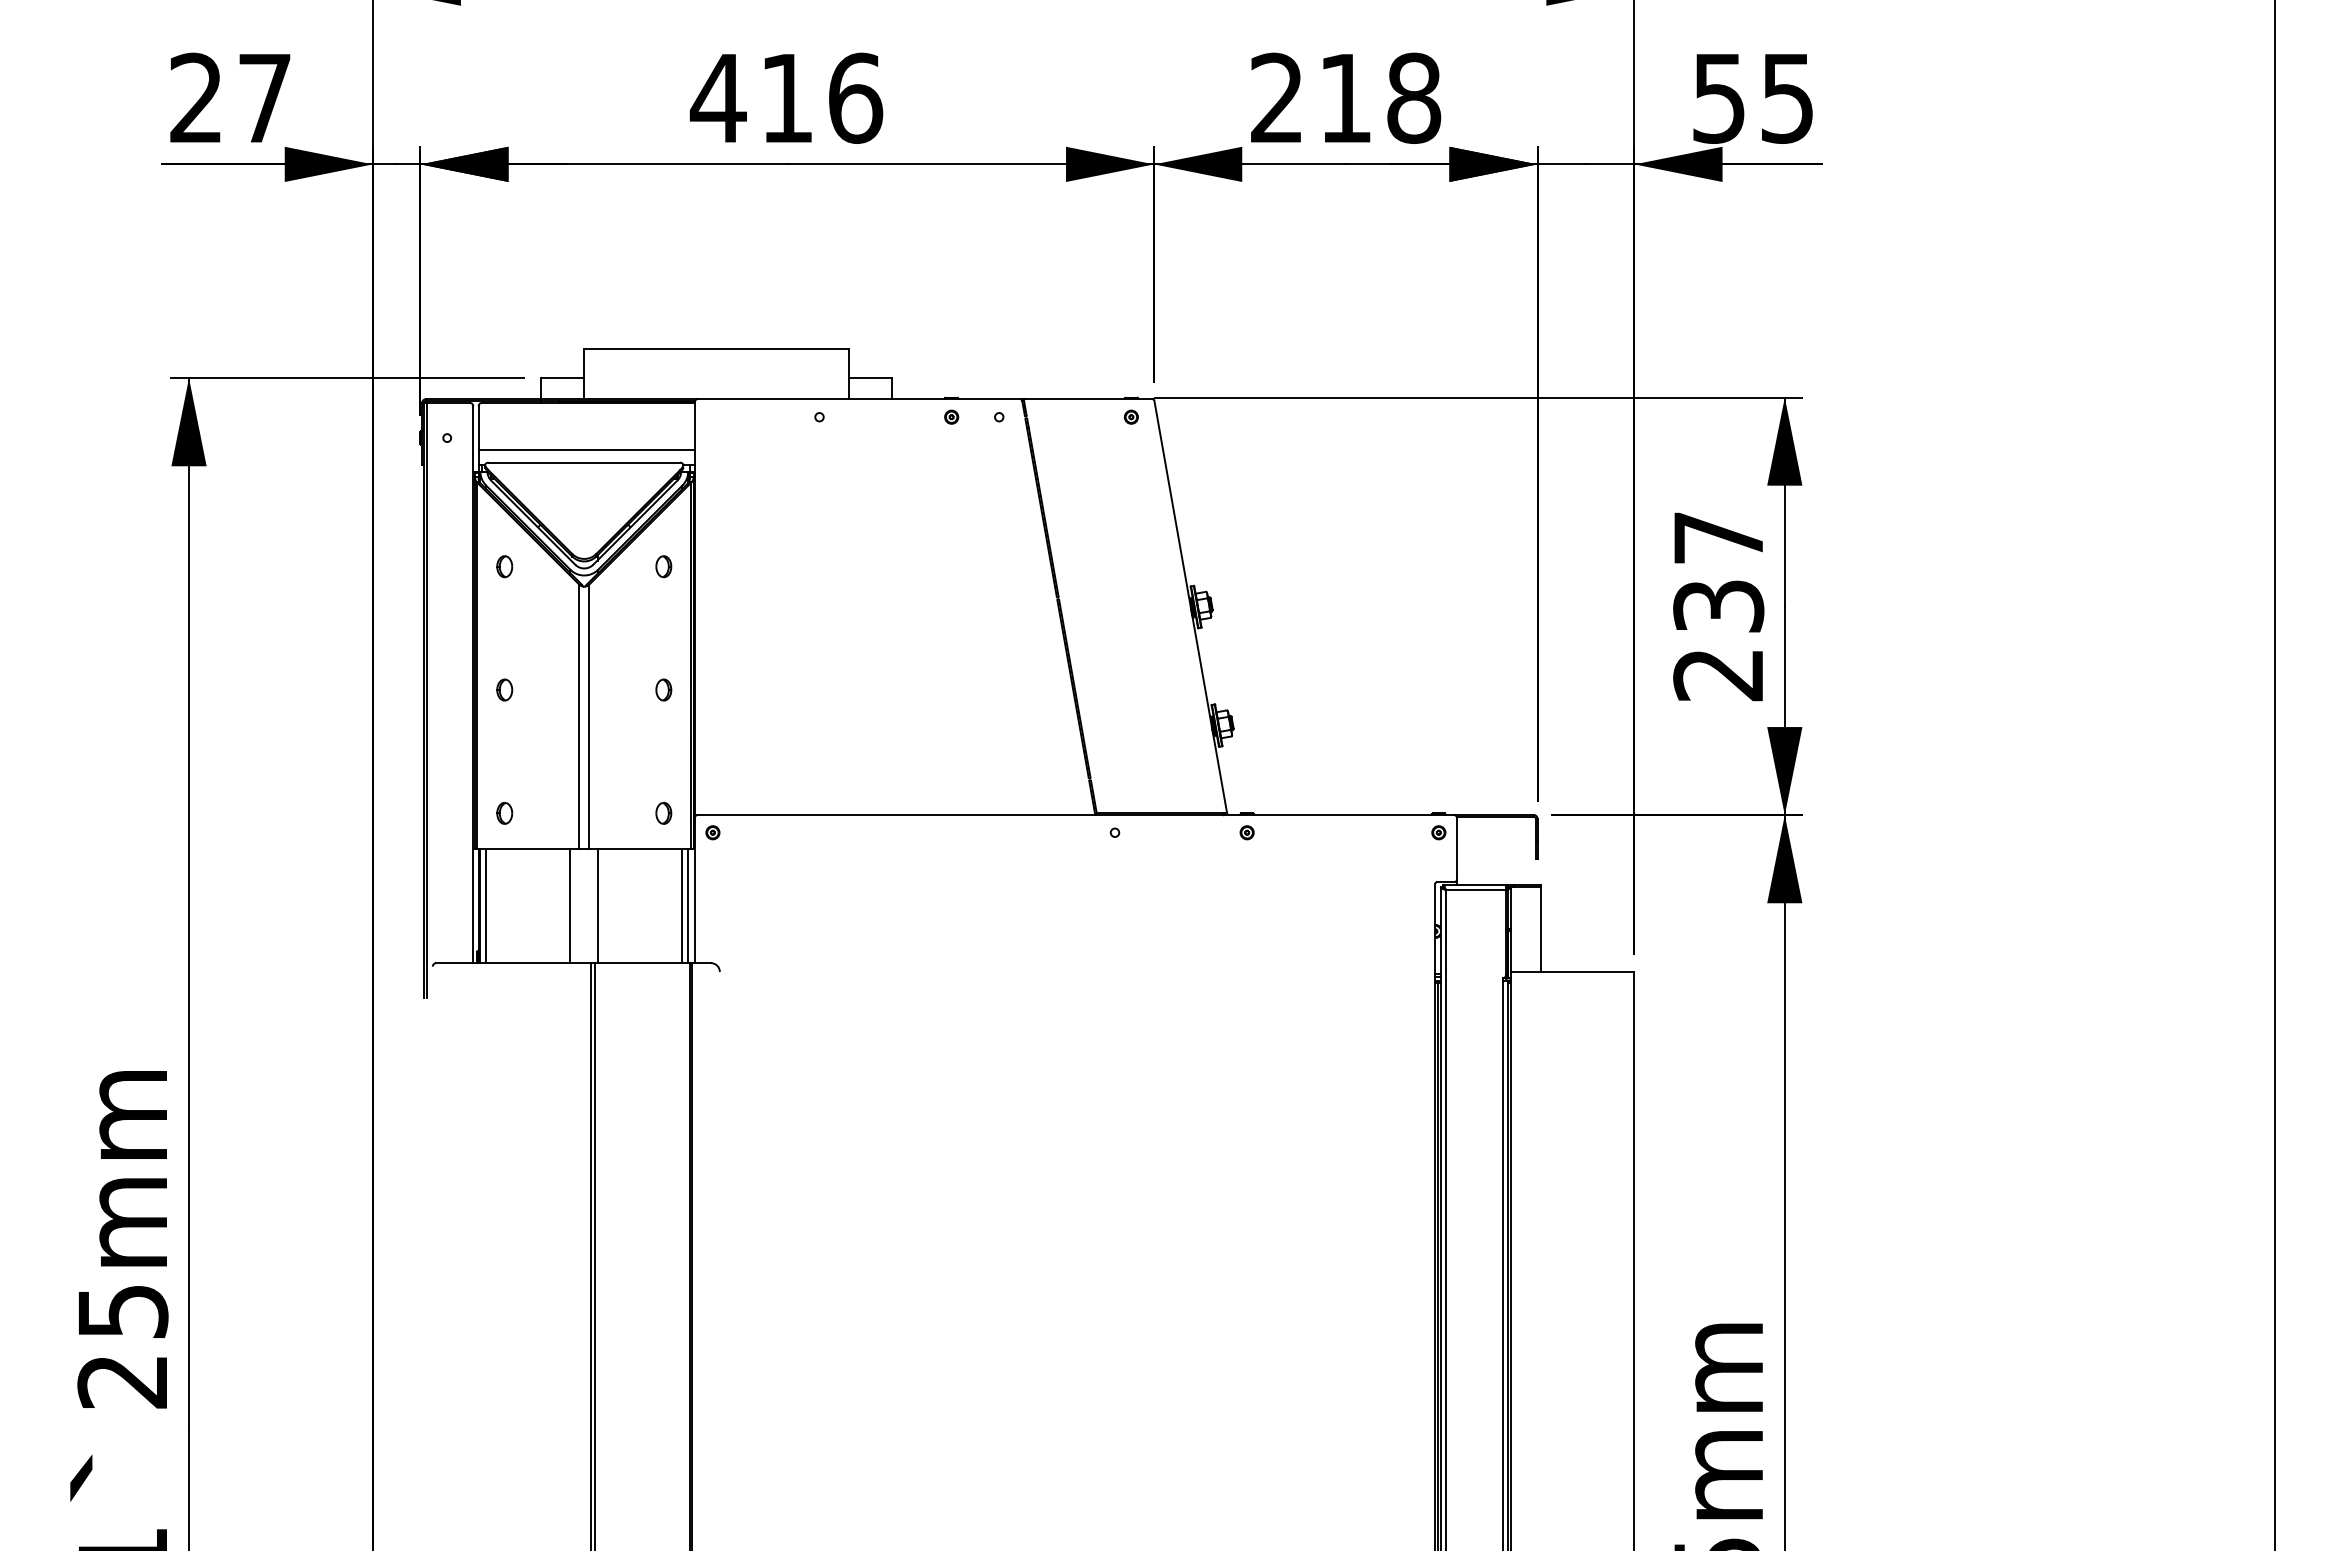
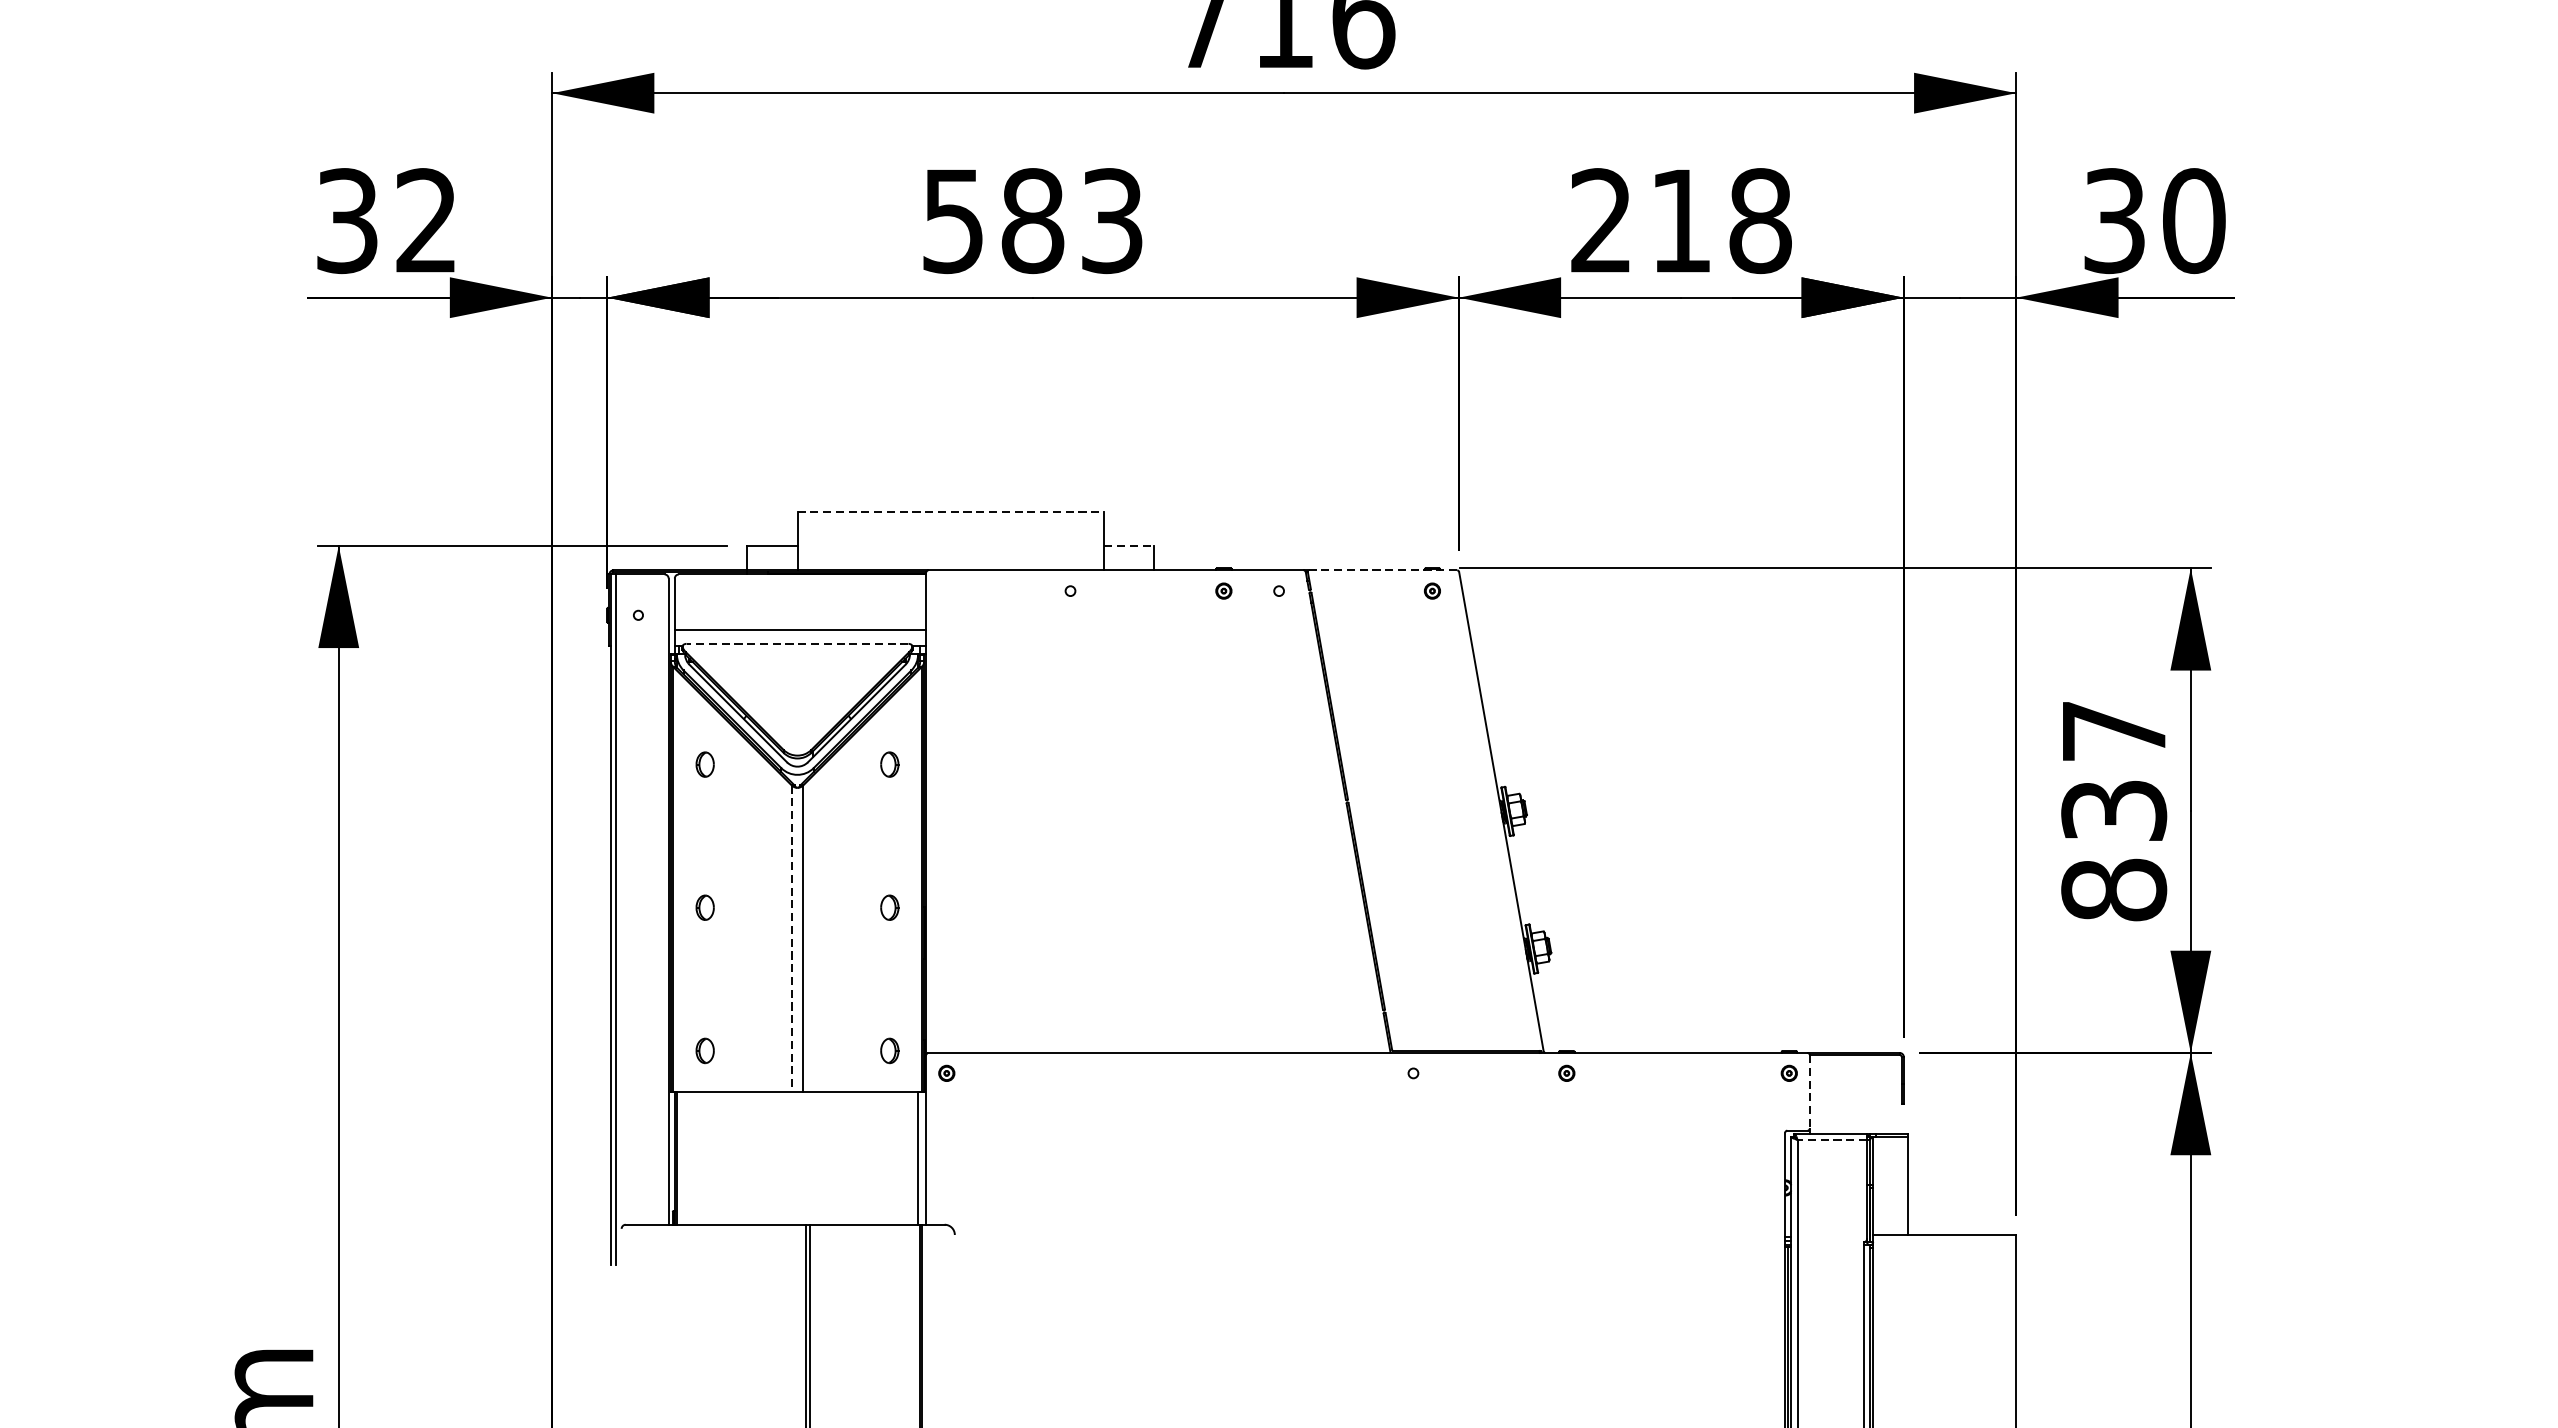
text: (230, 97) -> (386, 220), 27 -> 32
text: (786, 97) -> (1032, 220), 416 -> 583
text: (1753, 97) -> (2154, 220), 55 -> 30
line: (716, 349) -> (950, 512), solid -> dashed
line: (870, 378) -> (1129, 546), solid -> dashed
line: (1088, 399) -> (1382, 570), solid -> dashed
line: (584, 462) -> (797, 643), solid -> dashed
text: (1718, 674) -> (2113, 889), 237 -> 837
line: (579, 716) -> (791, 938), solid -> dashed
line: (1456, 848) -> (1809, 1091), solid -> dashed
line: (1475, 890) -> (1831, 1140), solid -> dashed
line: (486, 905) -> (684, 1157), removed
line: (570, 905) -> (781, 1157), removed
line: (598, 905) -> (813, 1157), removed
line: (682, 905) -> (911, 1157), removed

